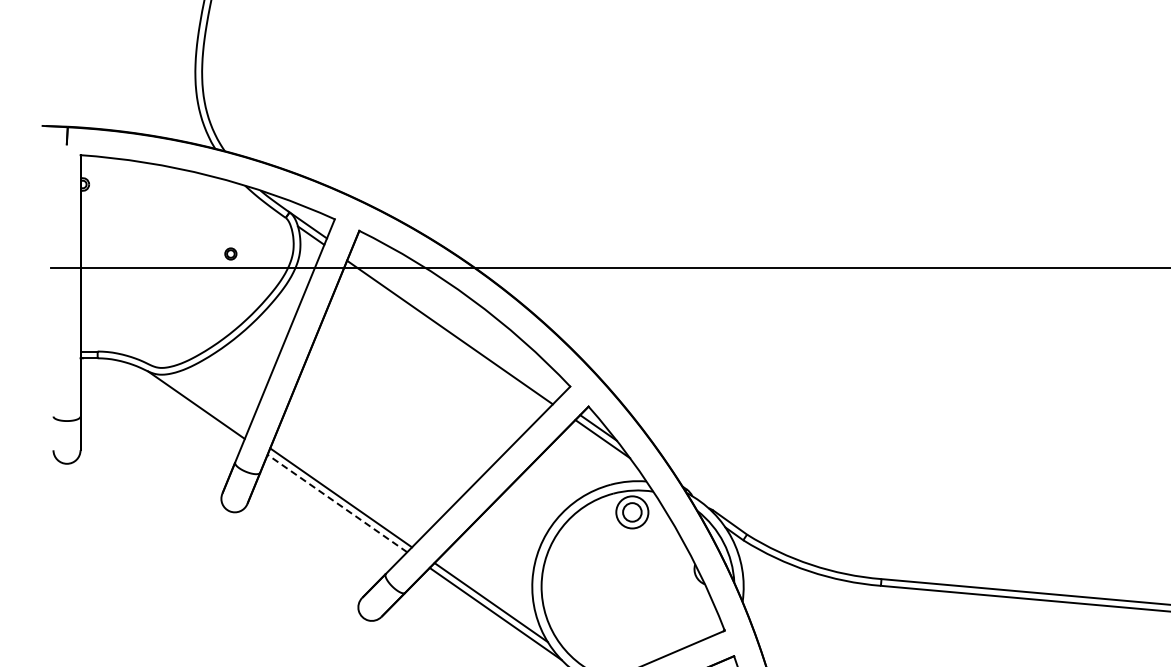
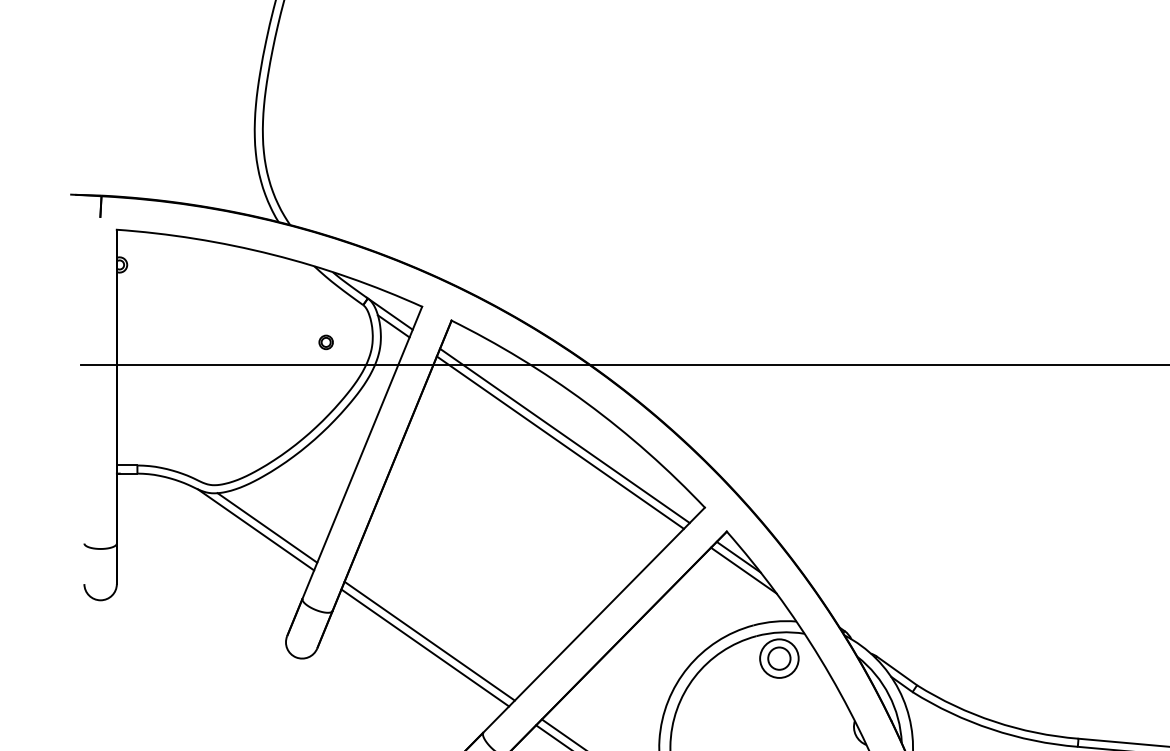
part: (230, 253) -> (325, 341), moved
line: (453, 326) -> (564, 435), added
line: (205, 403) -> (266, 527), added
line: (337, 503) -> (425, 647), dashed -> solid

